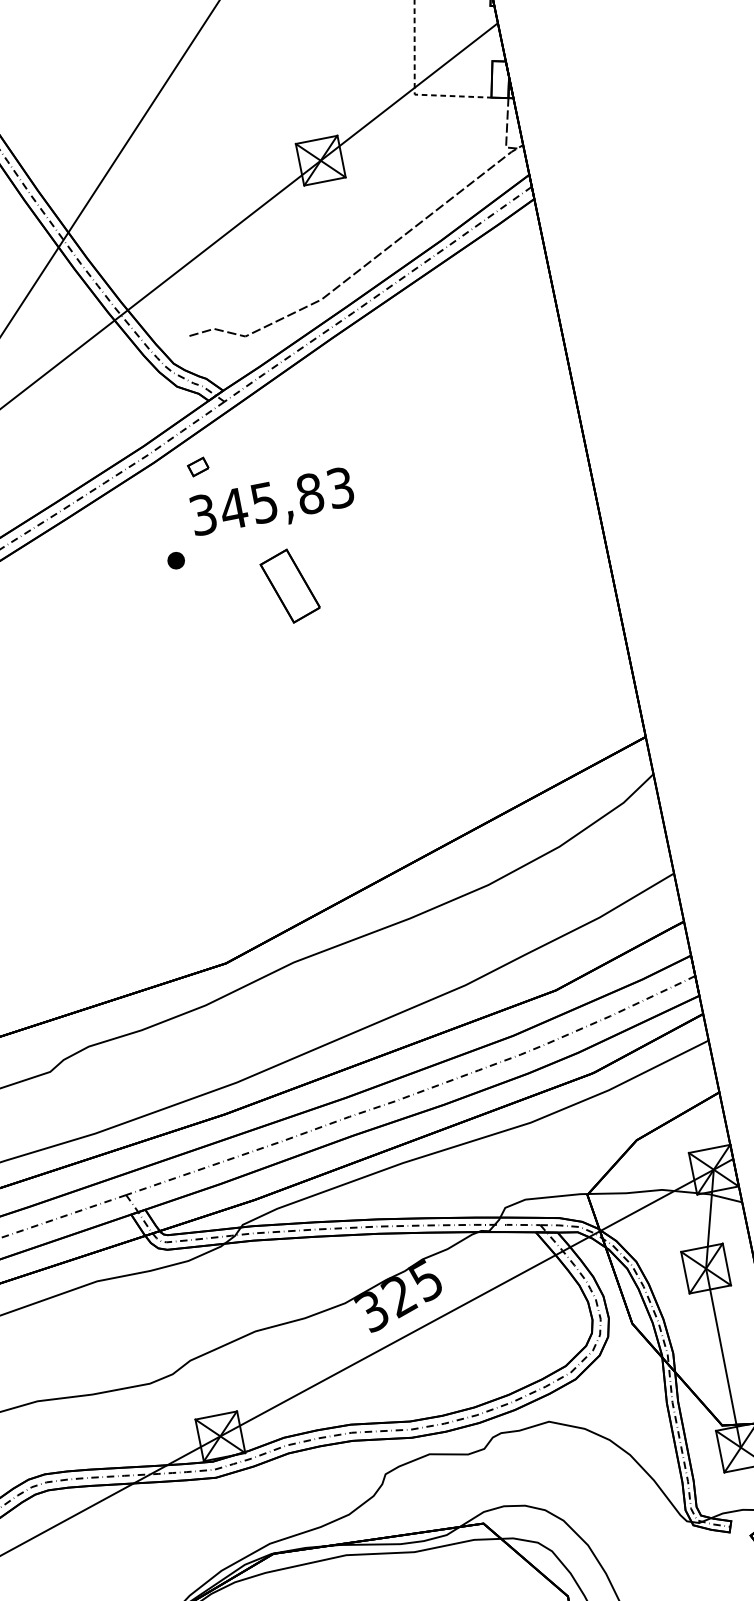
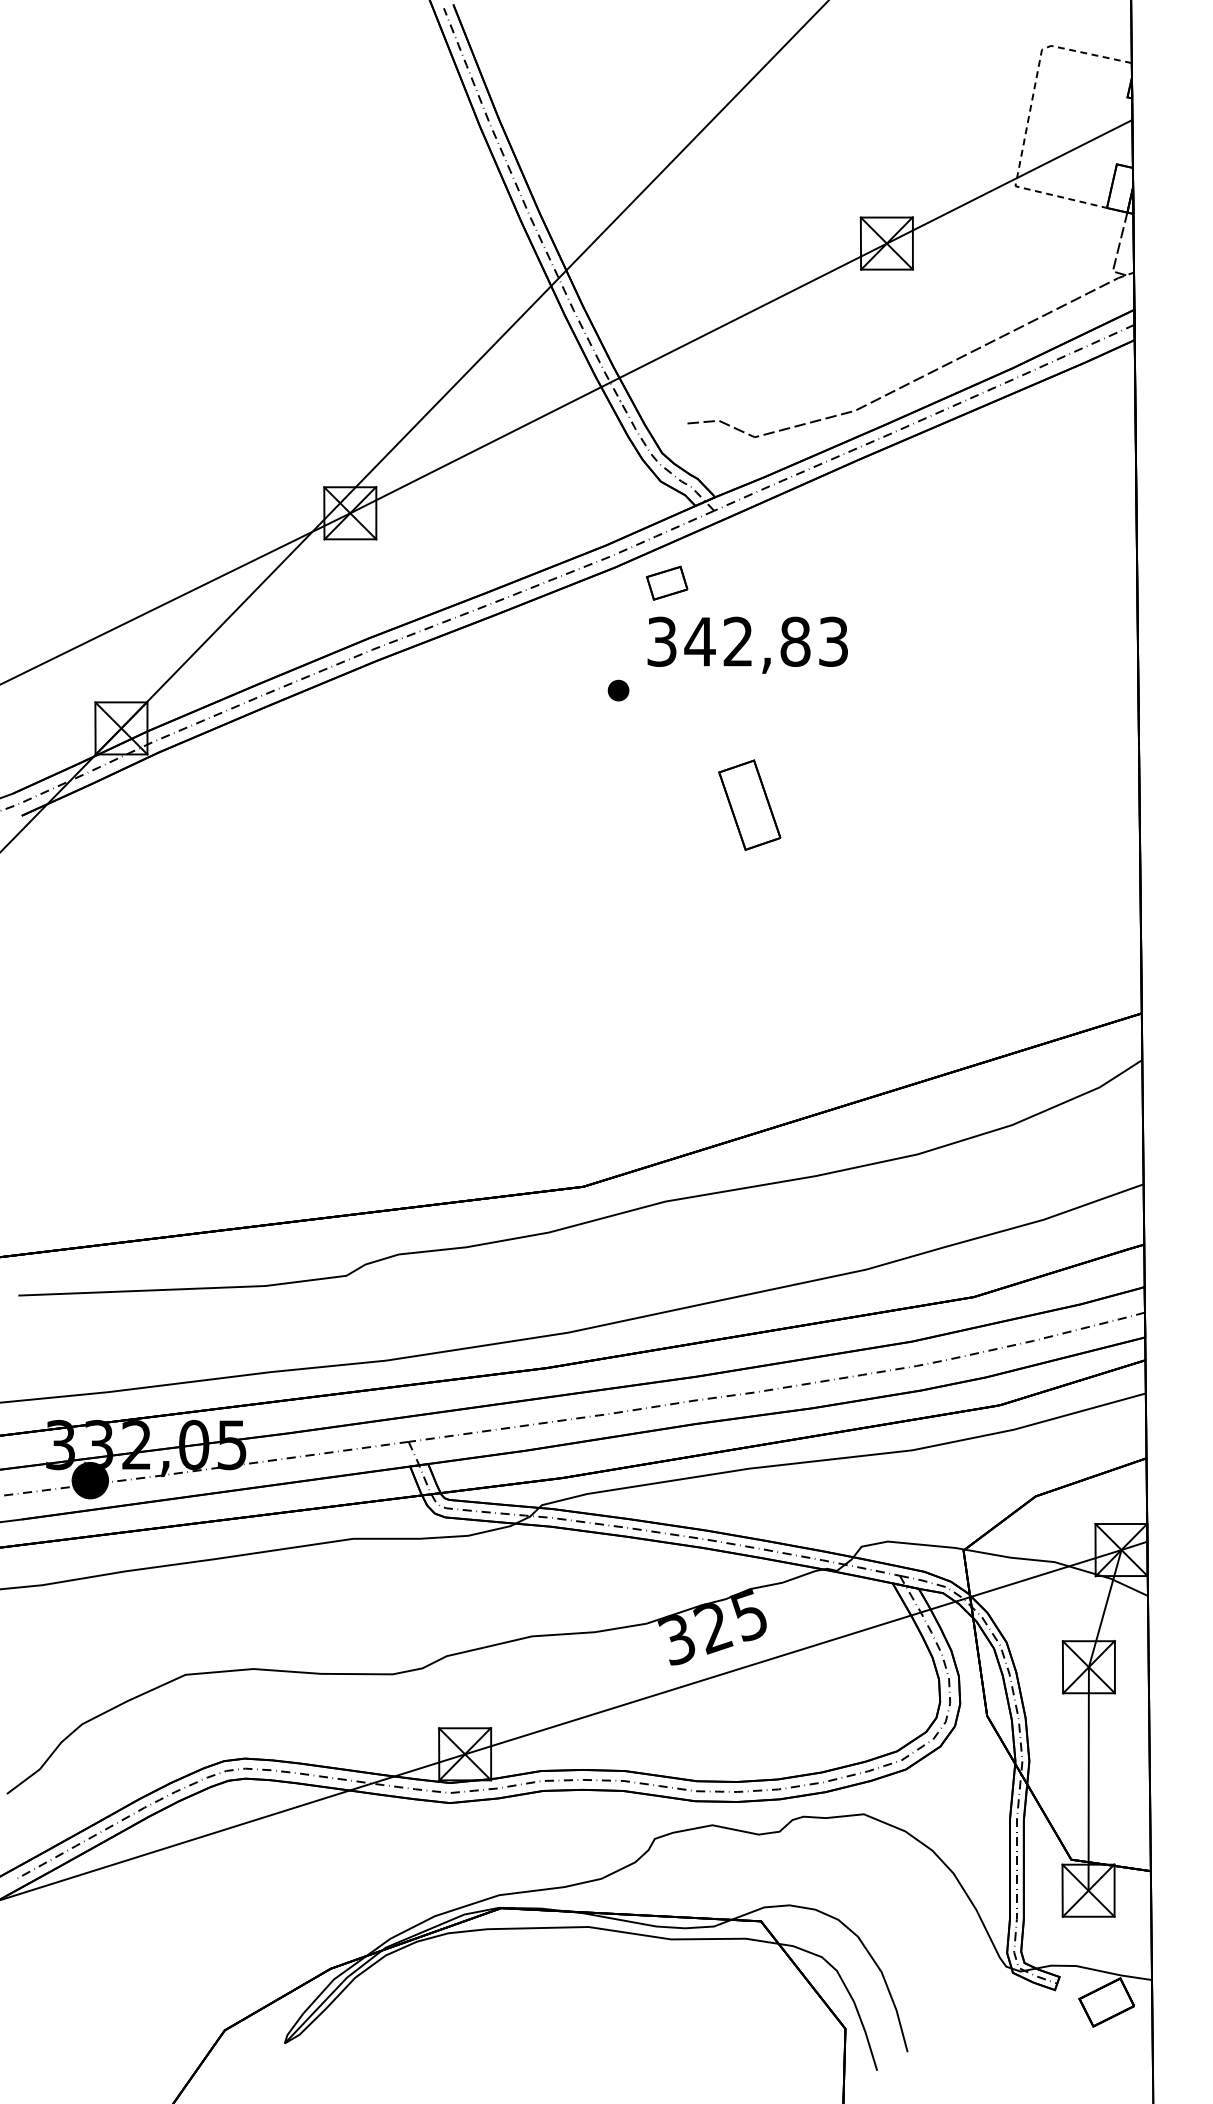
part: (198, 466) -> (667, 582), size x1.67
text: (263, 502) -> (737, 641), 345,83 -> 342,83
part: (289, 585) -> (749, 804), moved

